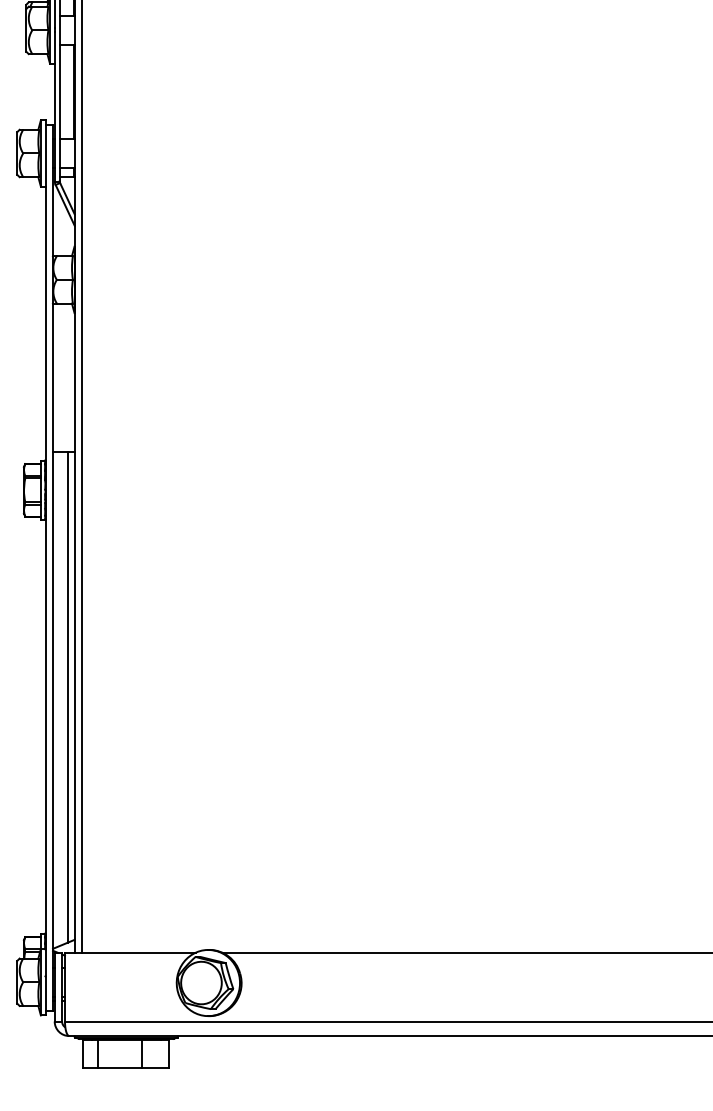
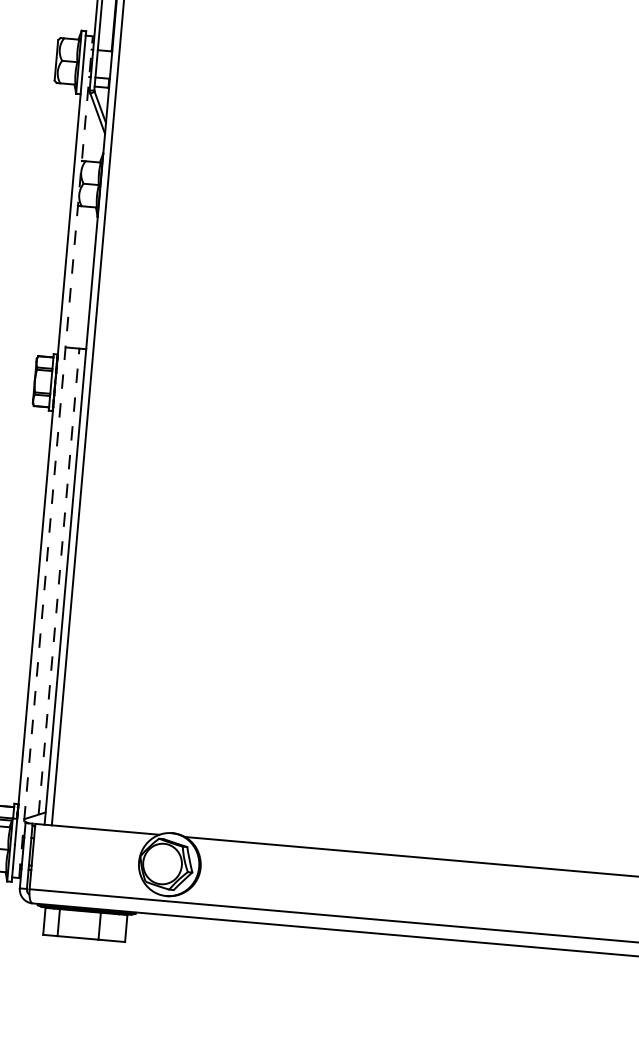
line: (53, 567) -> (56, 456), solid -> dashed
line: (67, 697) -> (58, 581), solid -> dashed

